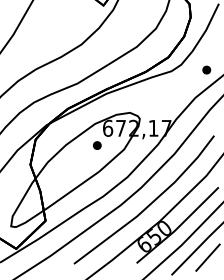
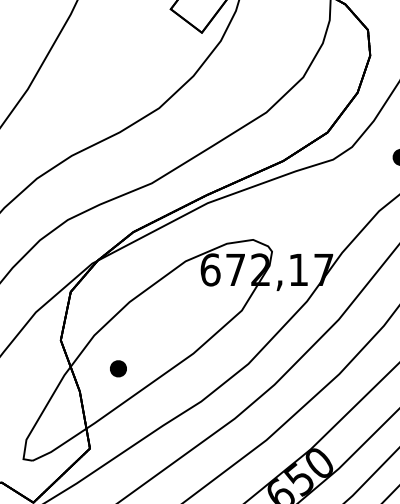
part: (97, 145) -> (118, 368), moved

